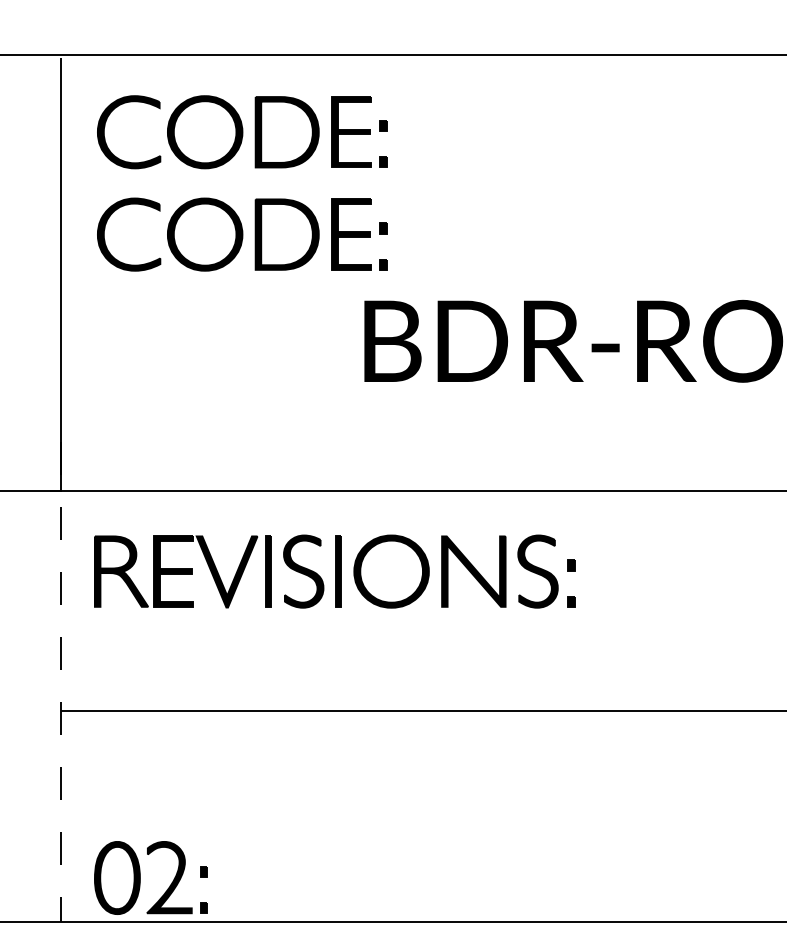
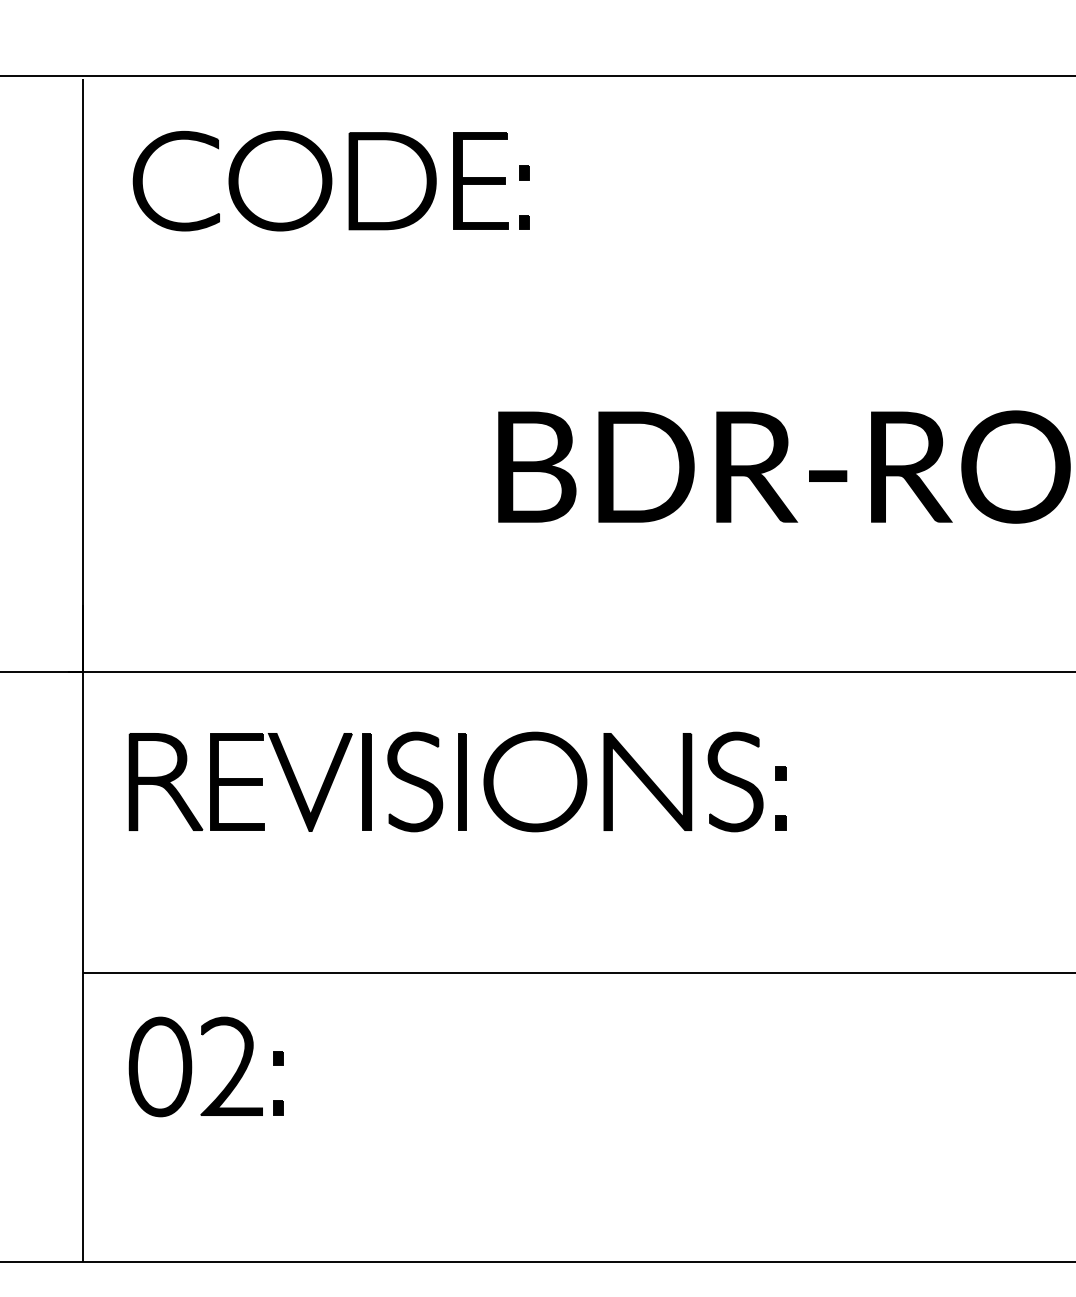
part: (241, 234) -> (330, 321), removed
line: (60, 682) -> (82, 933), dashed -> solid
part: (140, 877) -> (192, 1066), moved

